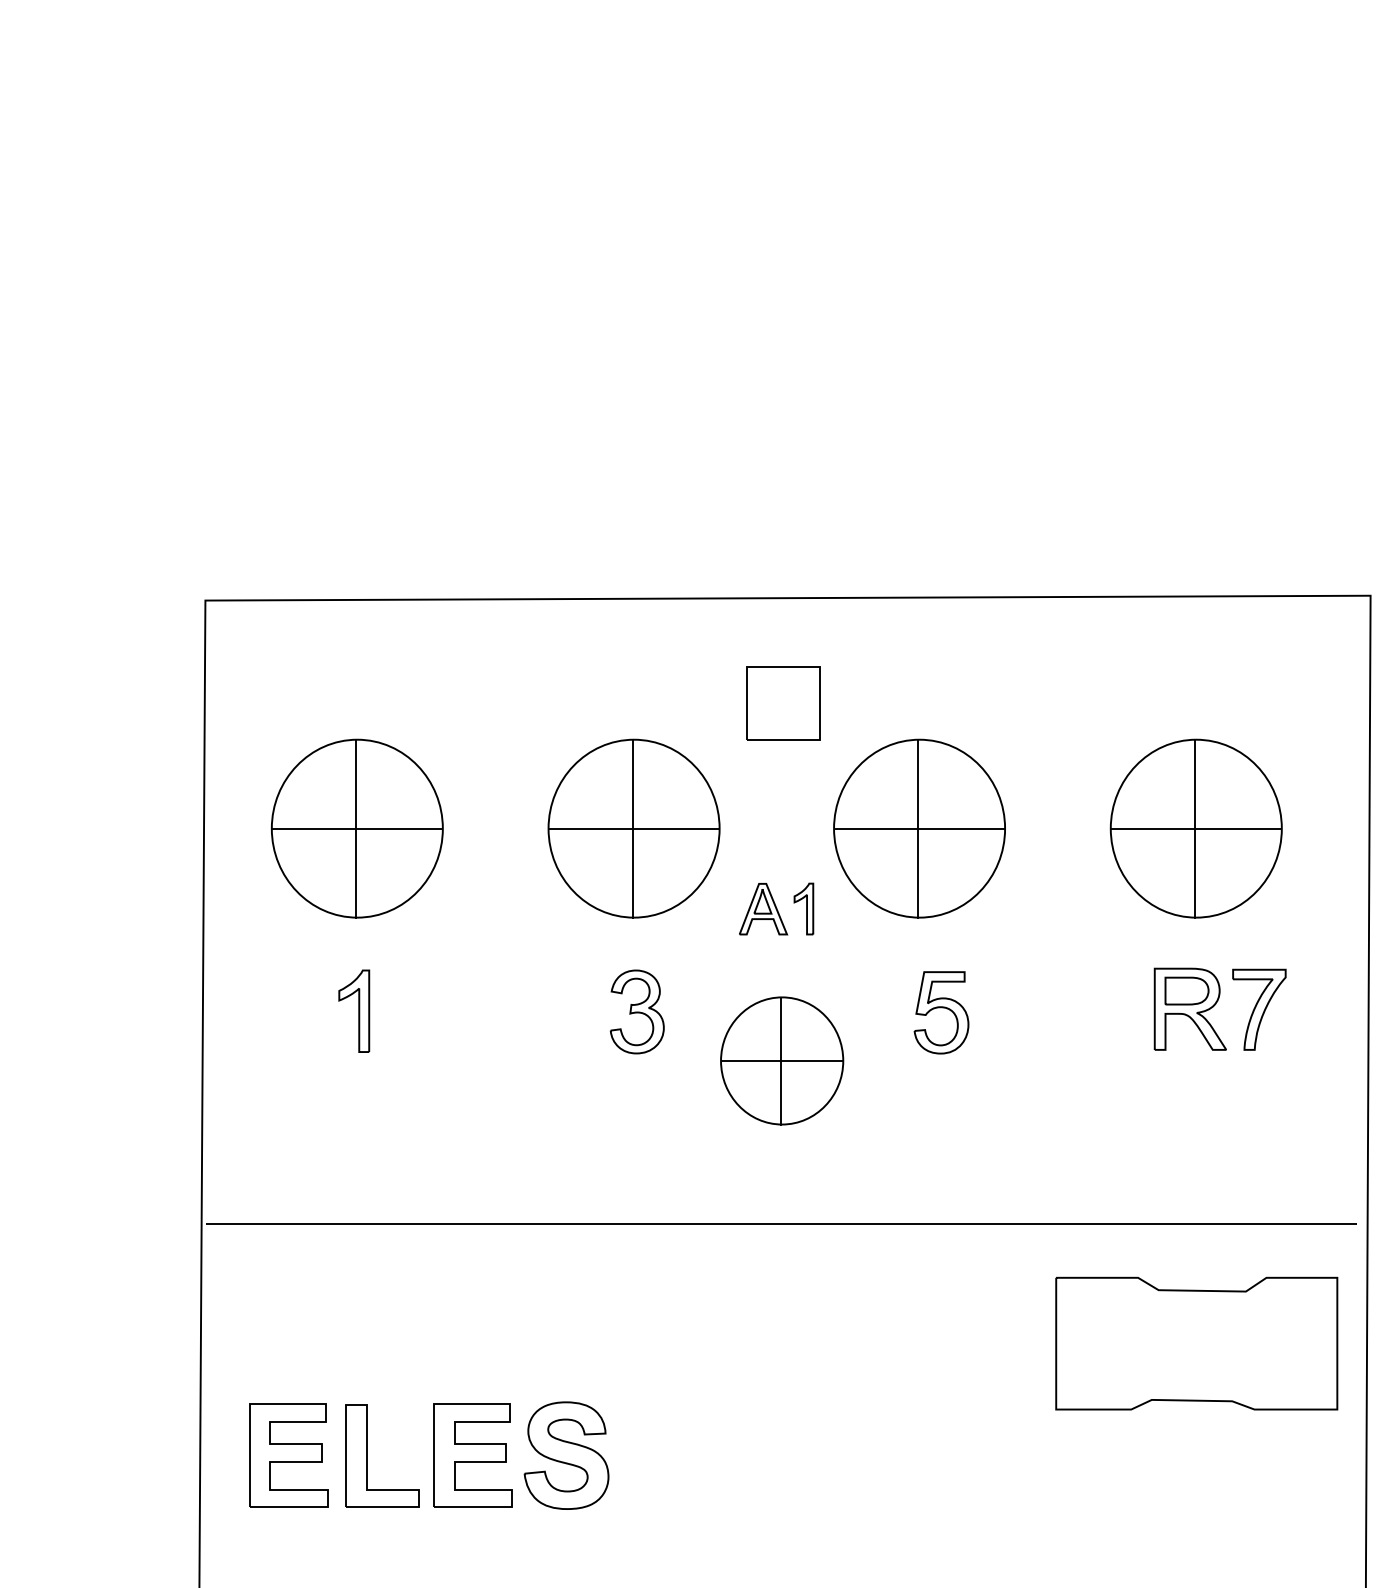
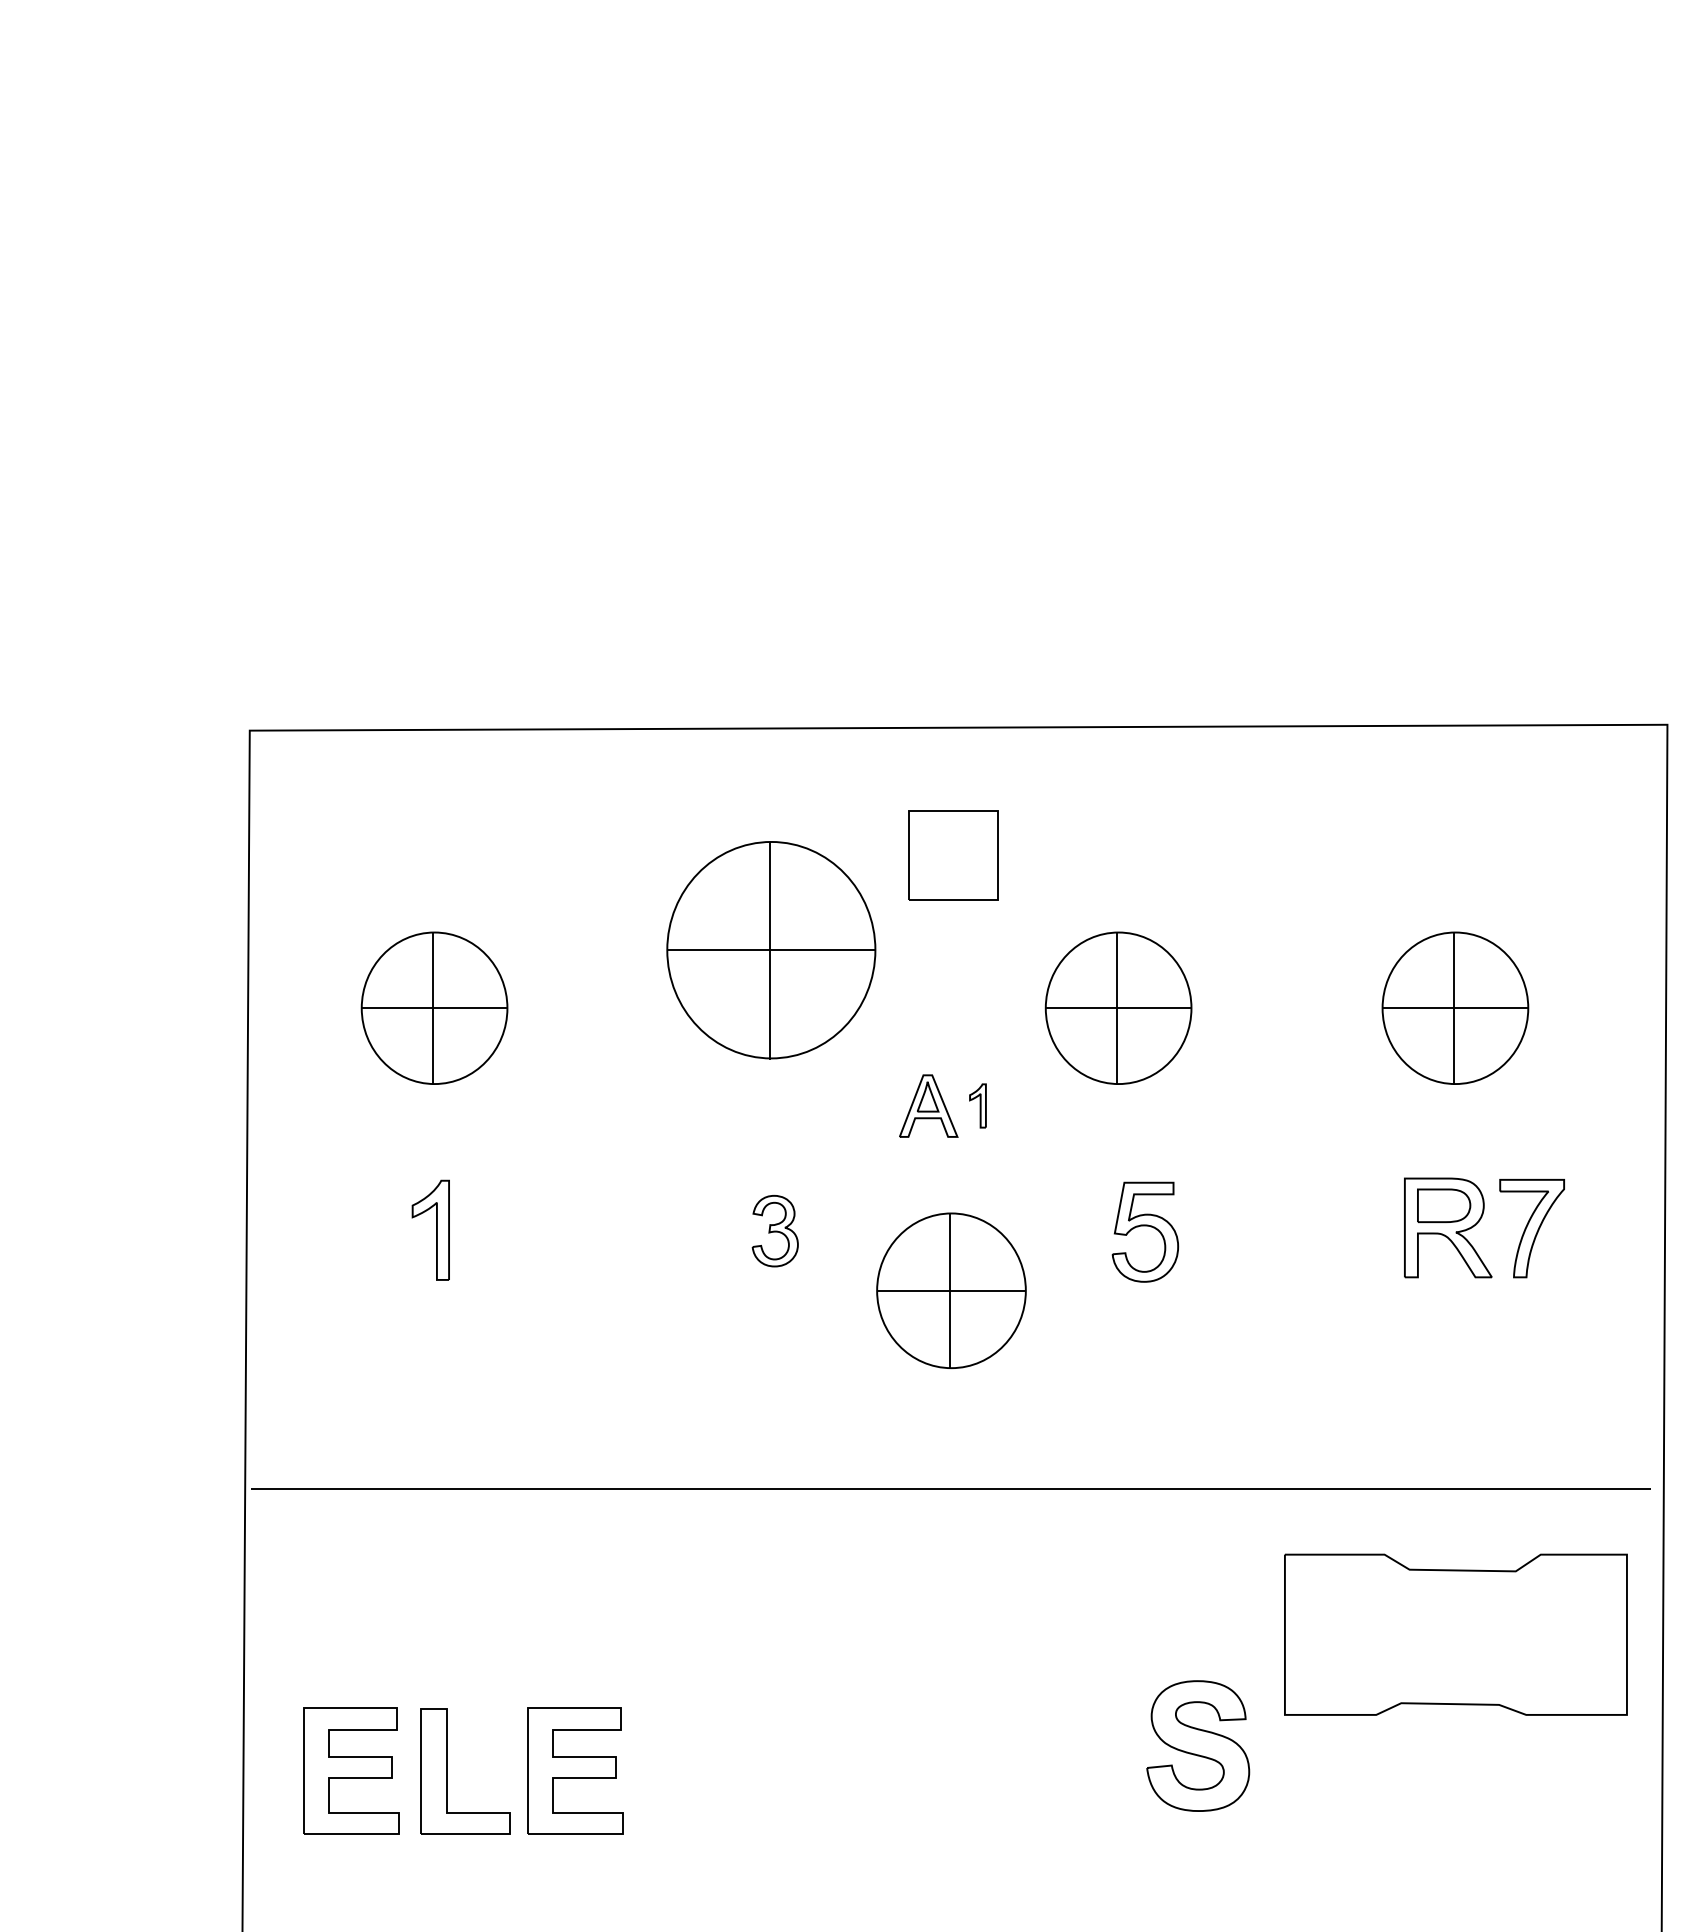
part: (357, 828) -> (434, 1008), size x0.7
part: (634, 828) -> (771, 950), moved
part: (919, 828) -> (1118, 1008), size x0.7
part: (1196, 828) -> (1455, 1008), size x0.7
part: (803, 908) -> (977, 1105), size x0.7
part: (637, 1011) -> (775, 1230), size x0.7
part: (566, 1455) -> (1198, 1745), moved

